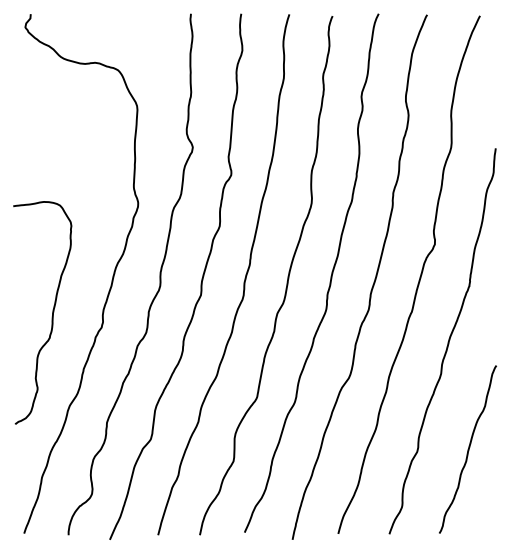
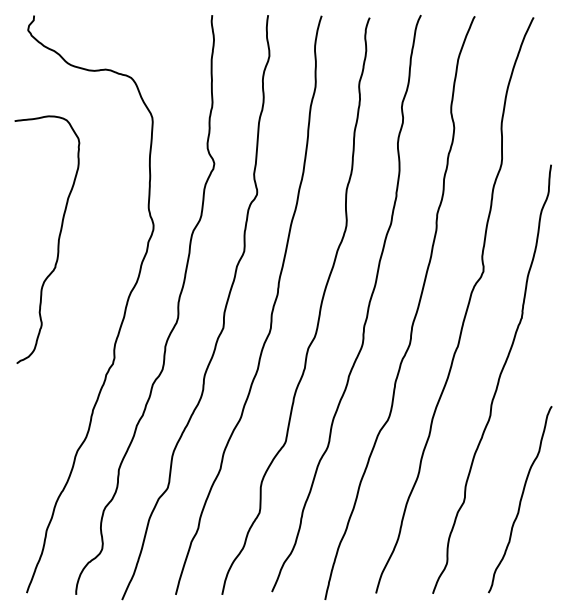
curve: (51, 314) -> (57, 241), moved

